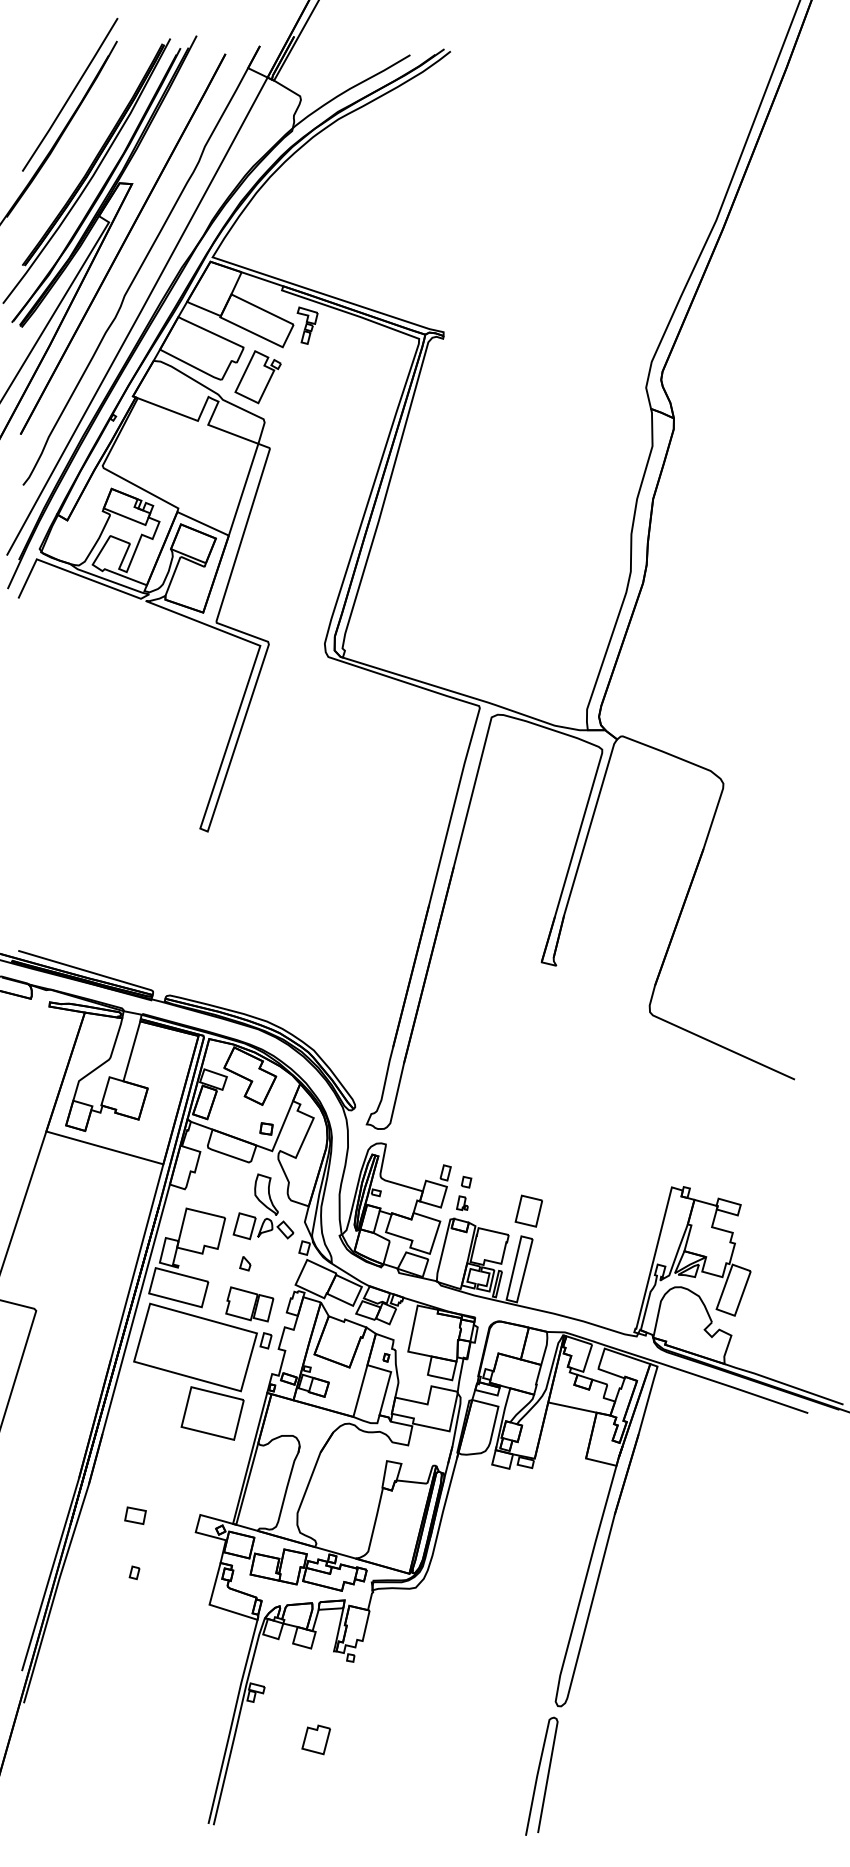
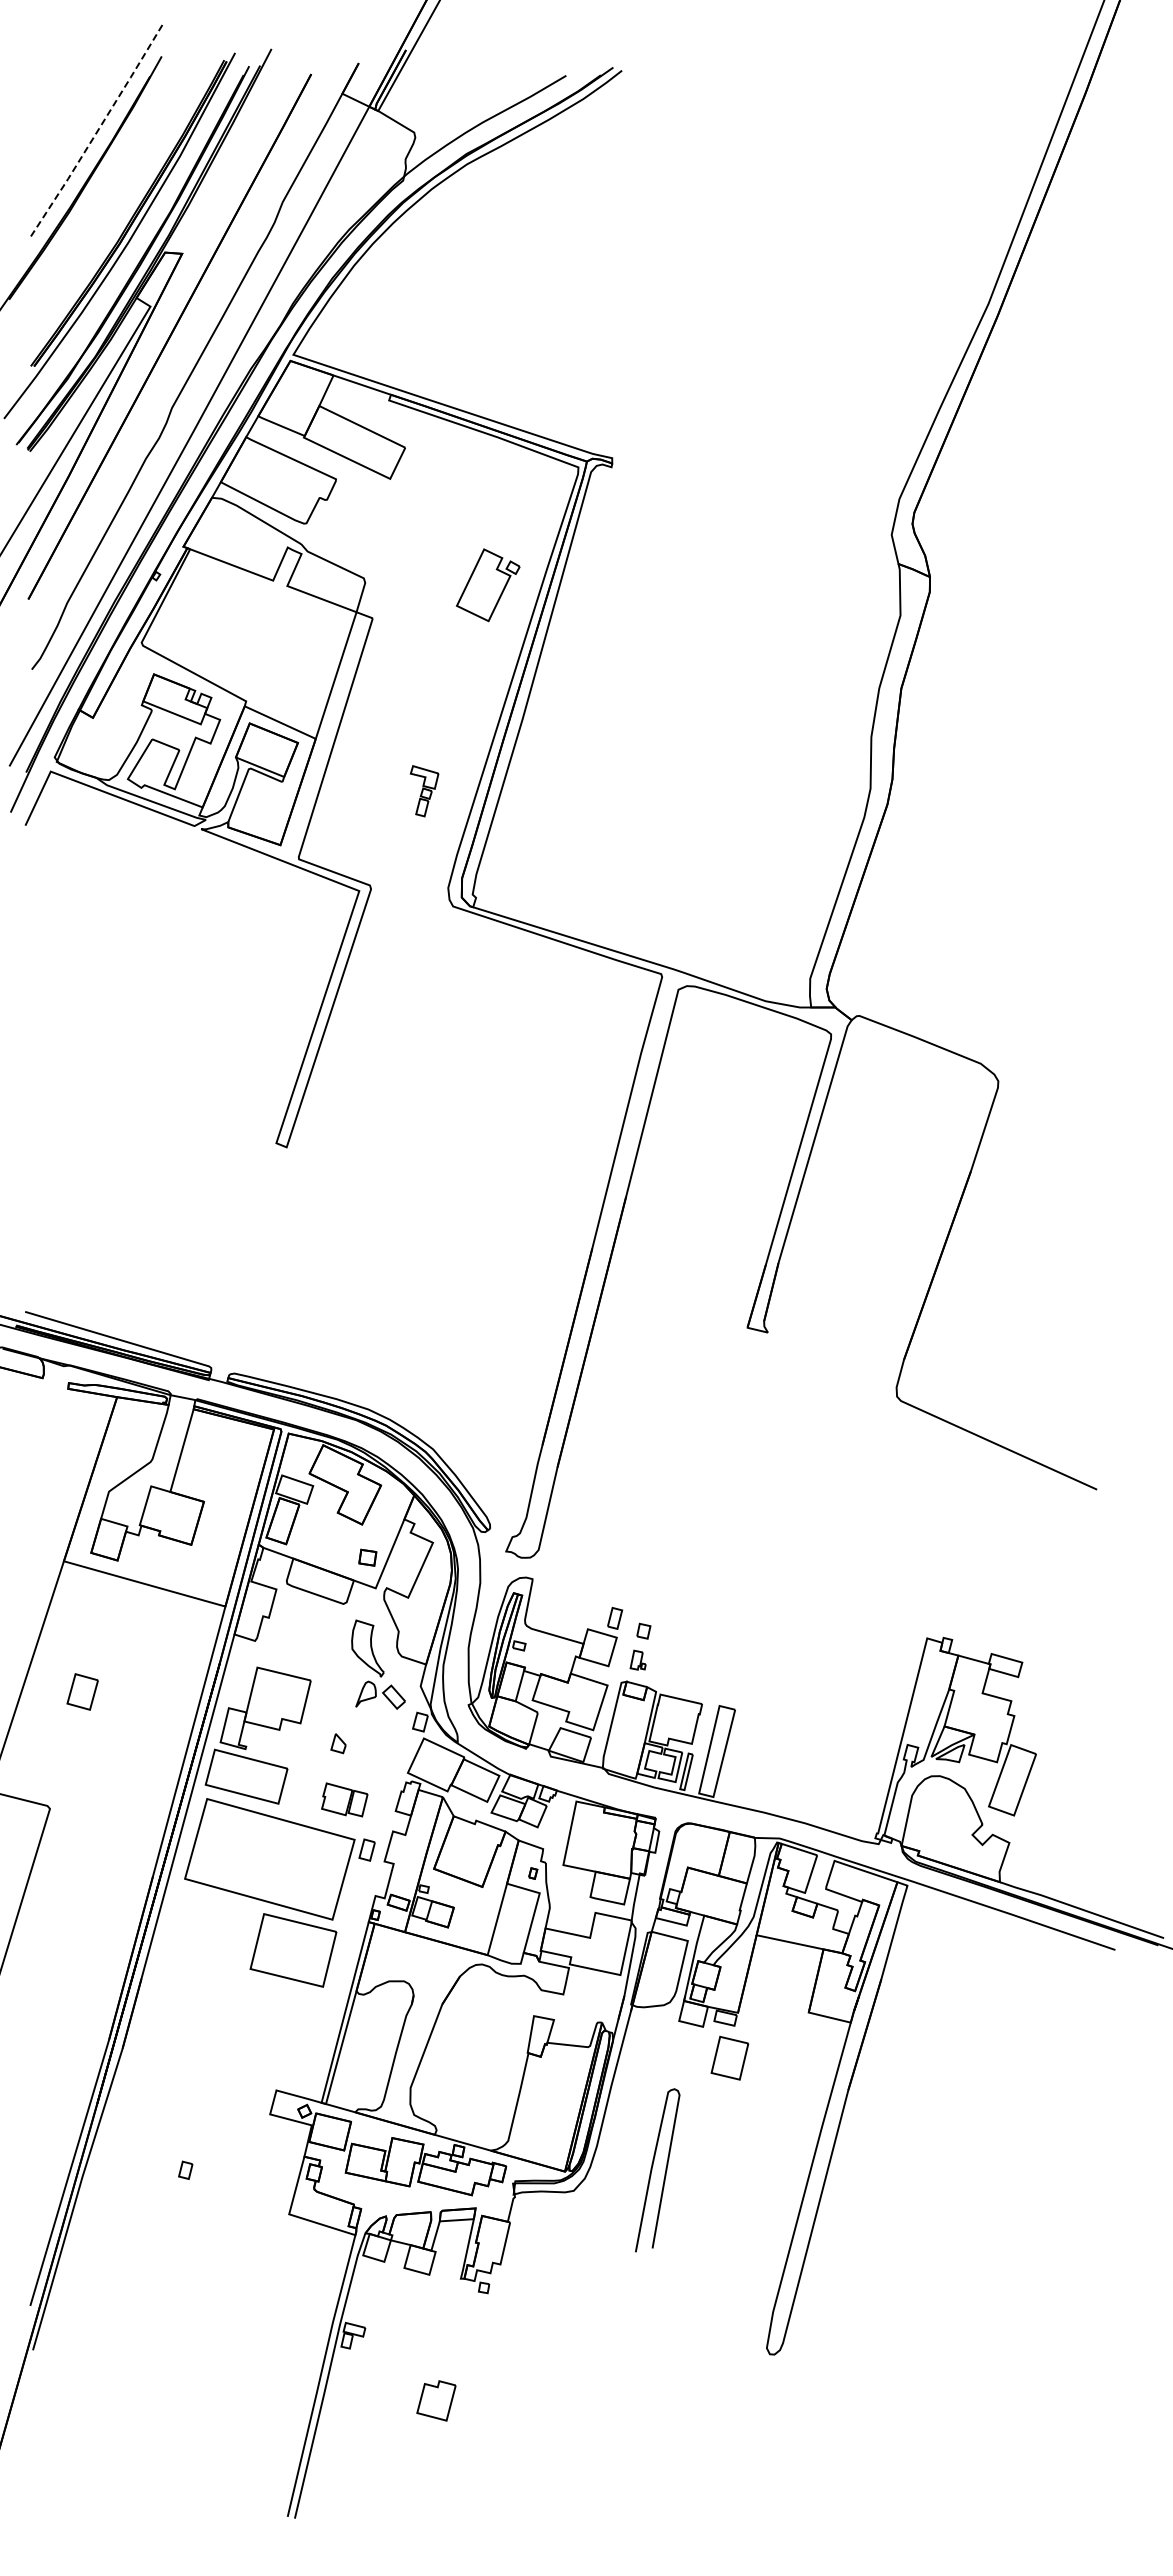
line: (70, 95) -> (97, 131), solid -> dashed
part: (307, 325) -> (424, 791), moved
part: (258, 377) -> (488, 585), moved
part: (528, 1210) -> (729, 2057), moved
part: (244, 1225) -> (82, 1691), moved
part: (249, 1304) -> (344, 1799), size x0.7
part: (135, 1515) -> (186, 2091), removed
curve: (538, 1776) -> (652, 2170), moved

